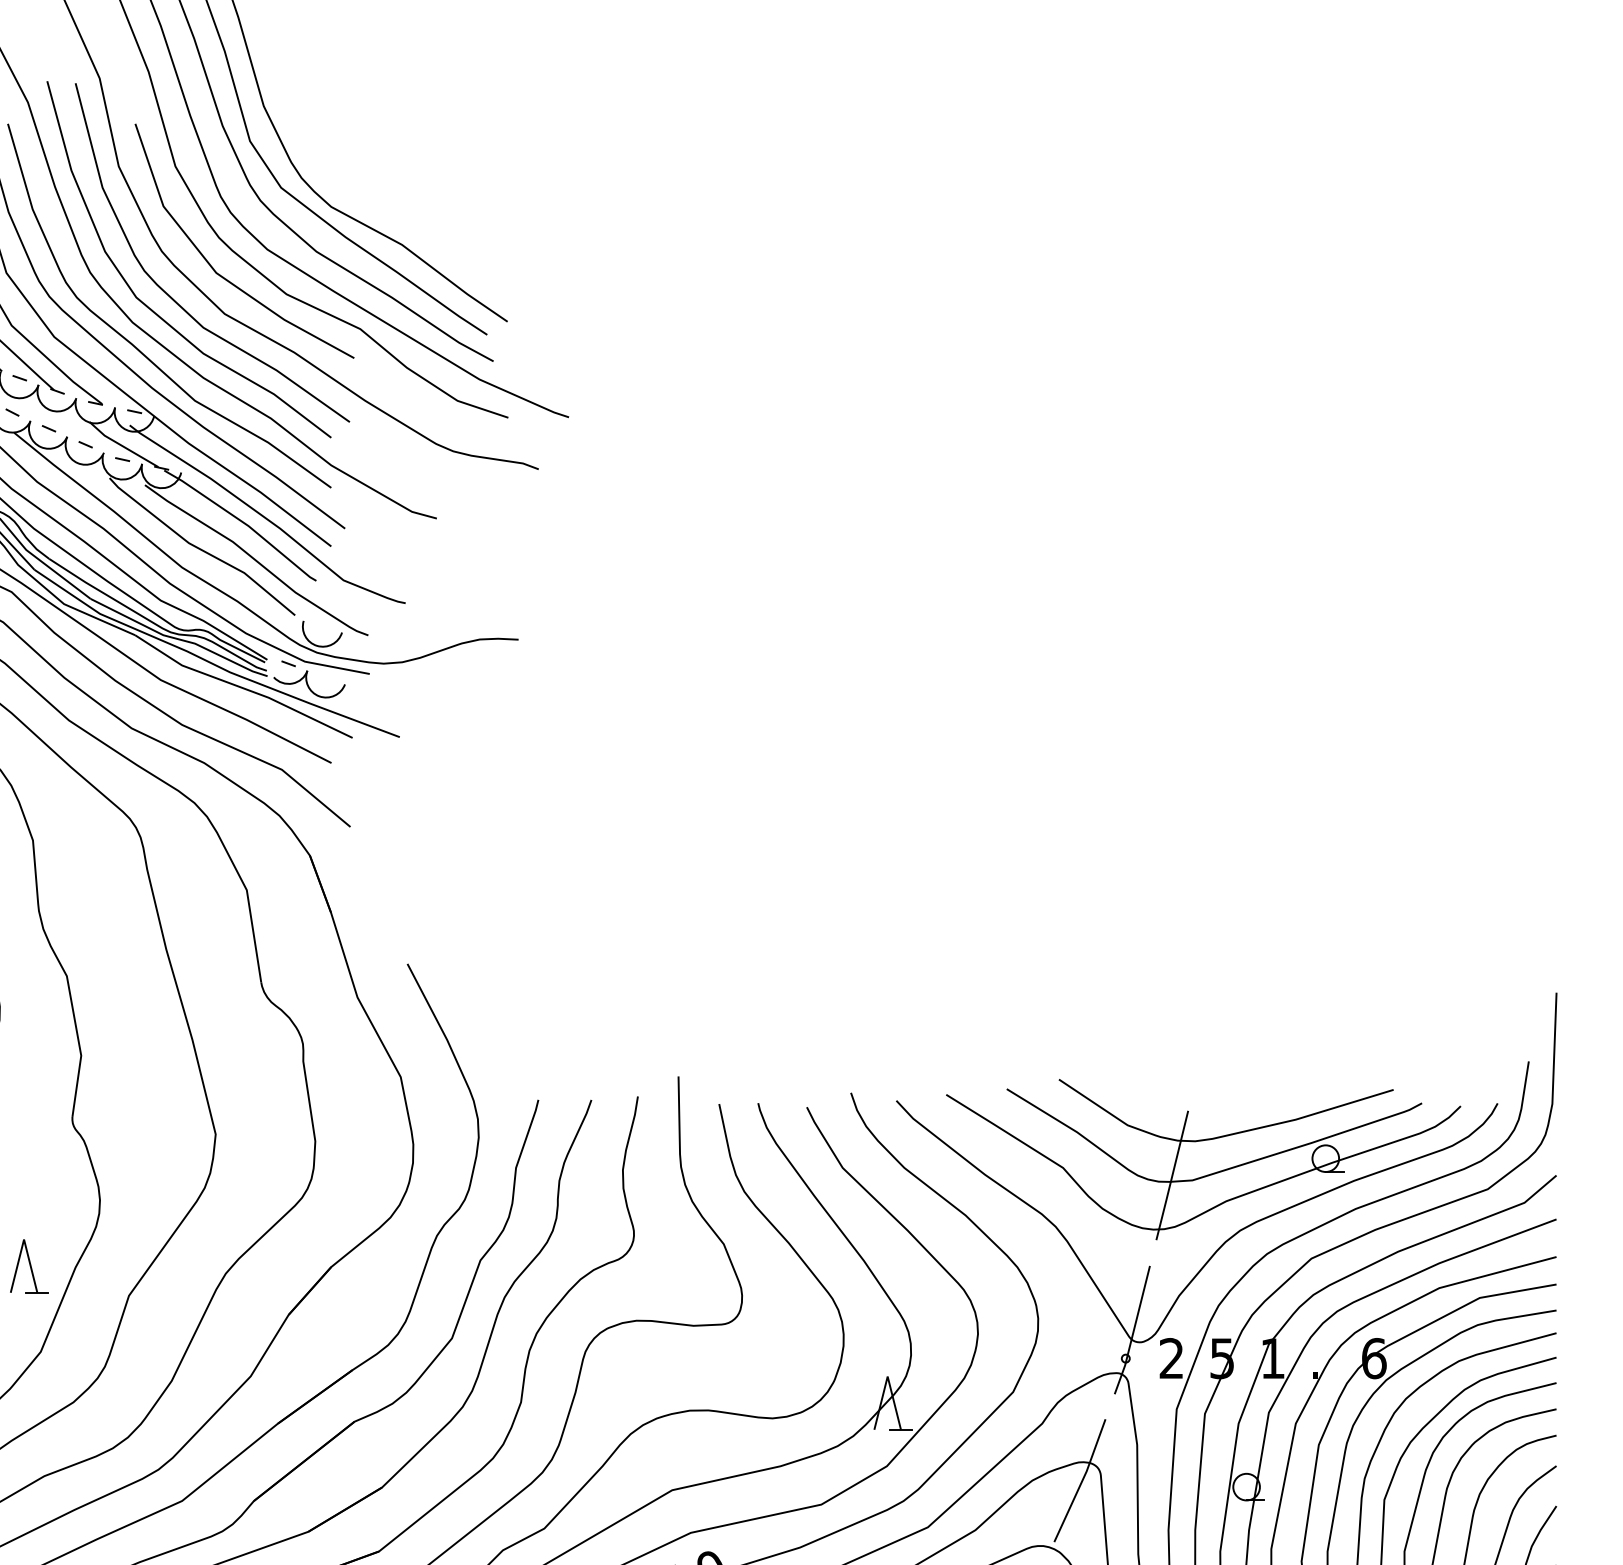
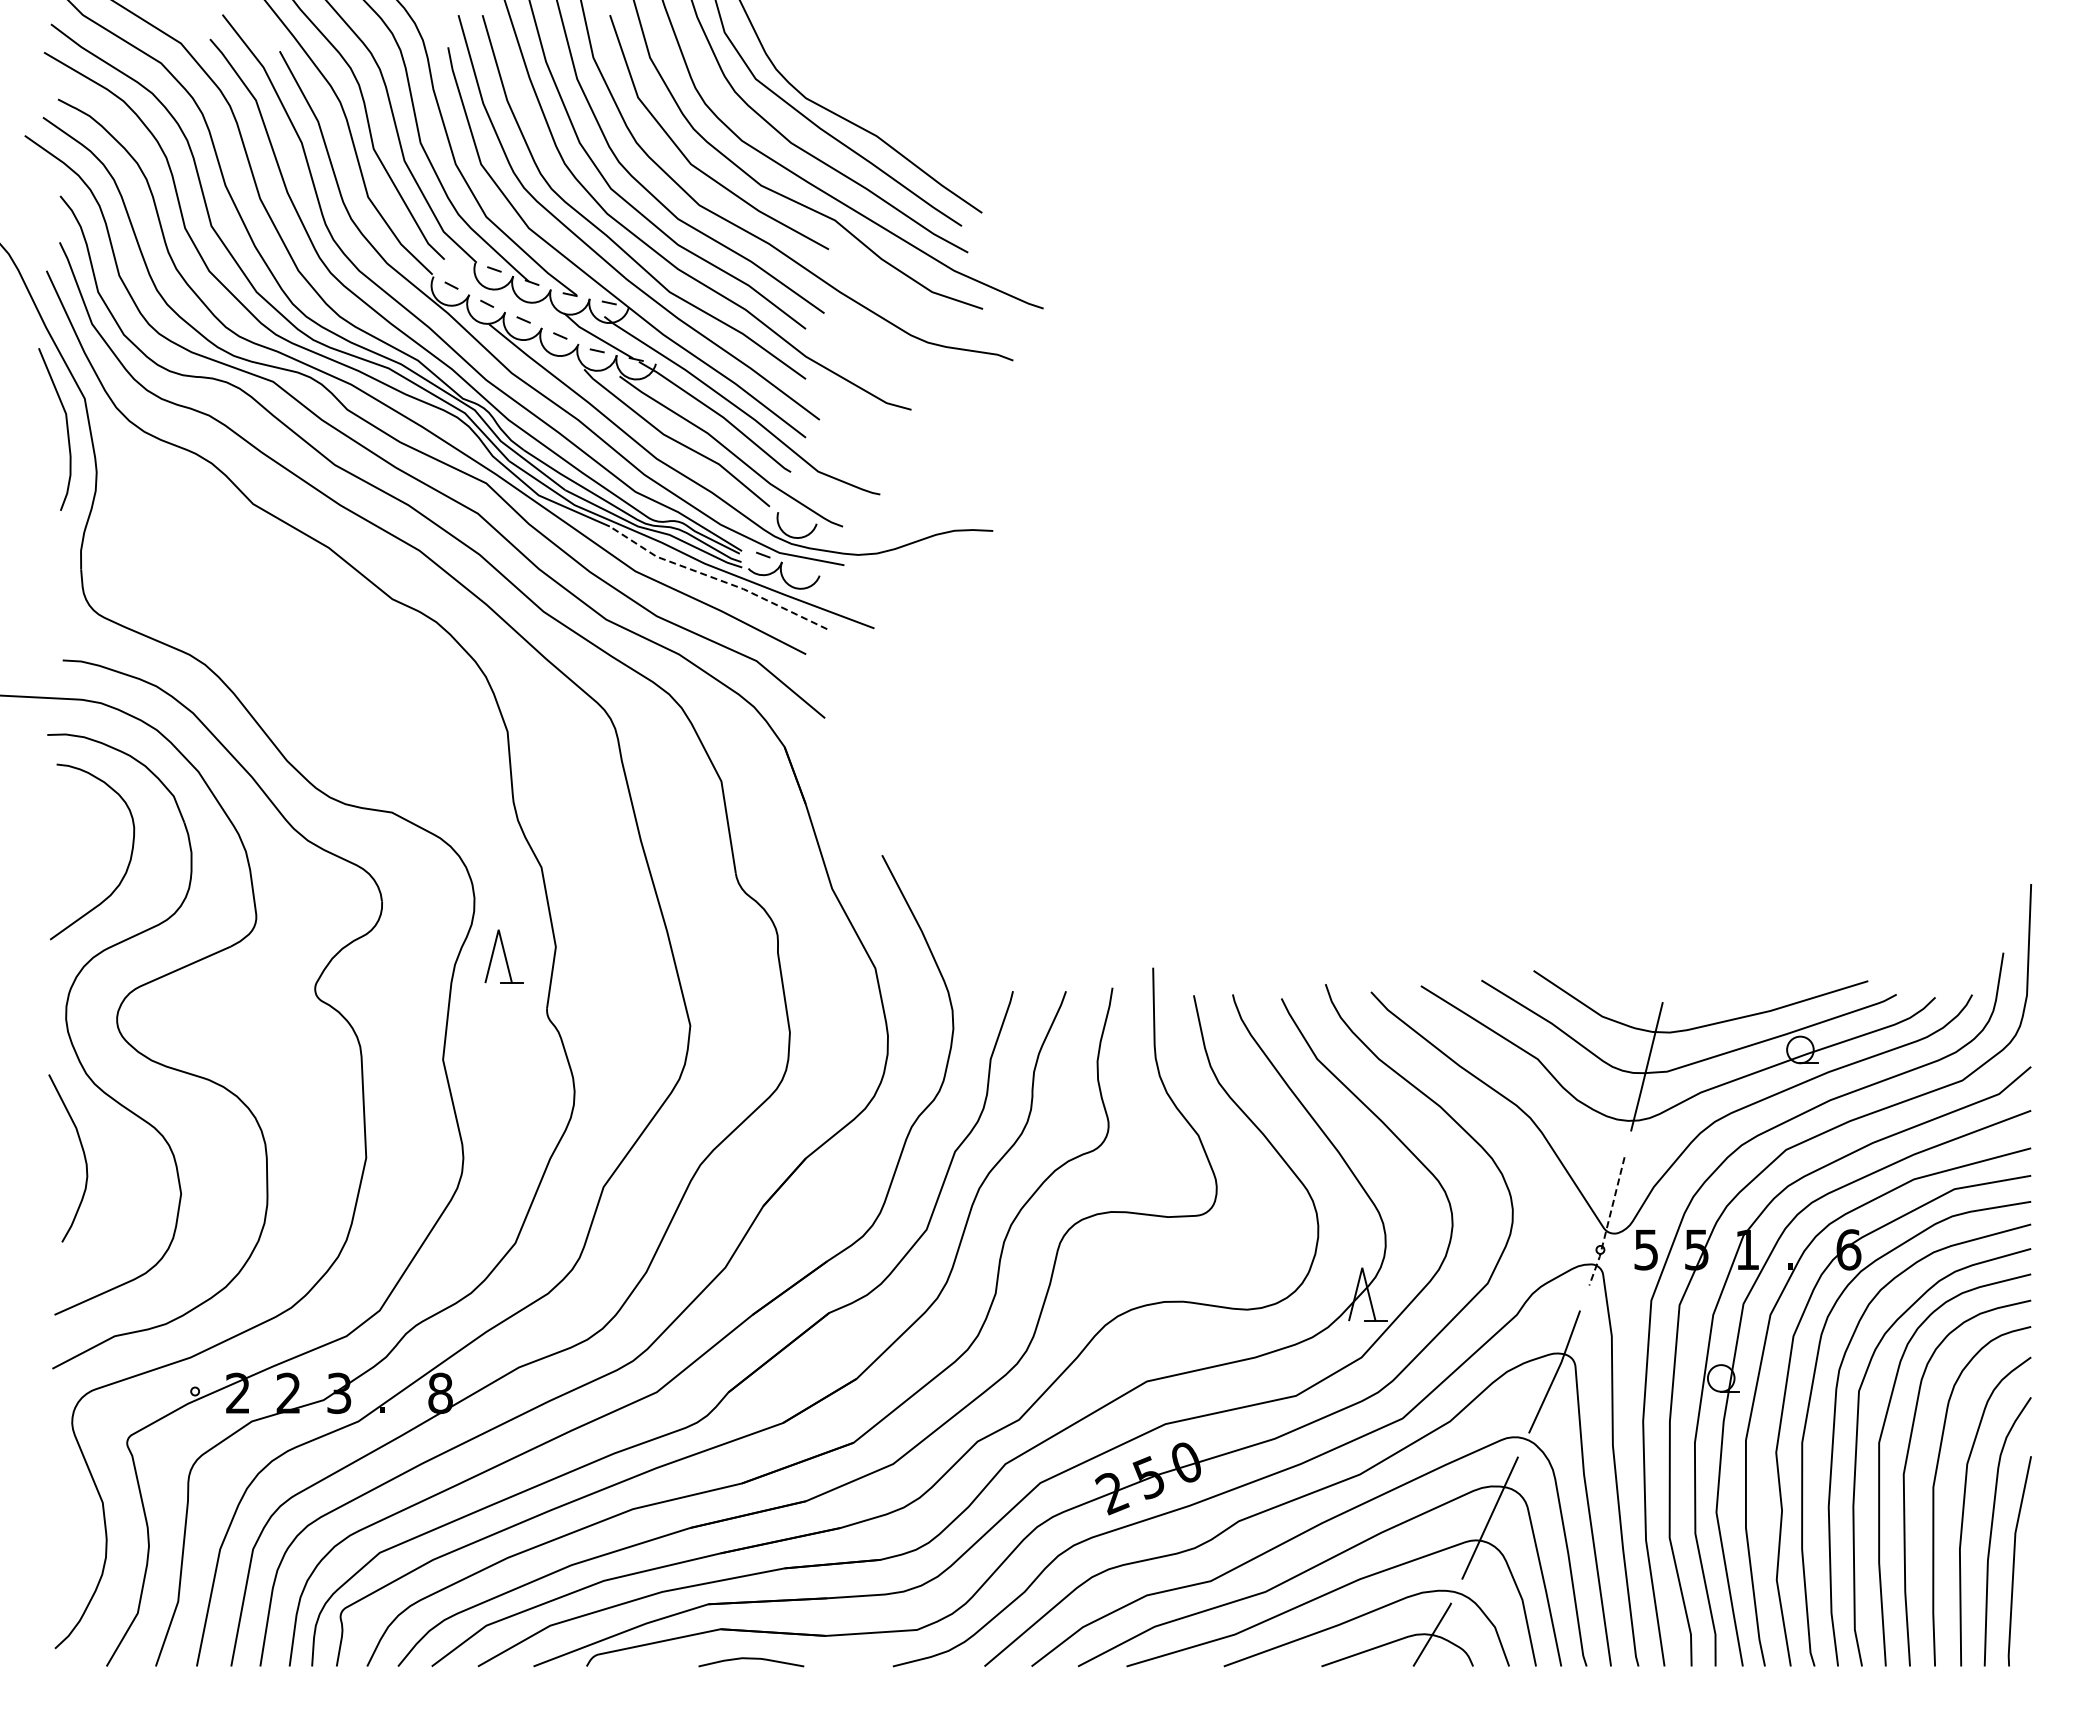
line: (242, 688) -> (717, 579), solid -> dashed
part: (28, 1266) -> (503, 956), moved
line: (1133, 1331) -> (1608, 1222), solid -> dashed
text: (1170, 1358) -> (1645, 1249), 2 -> 5

